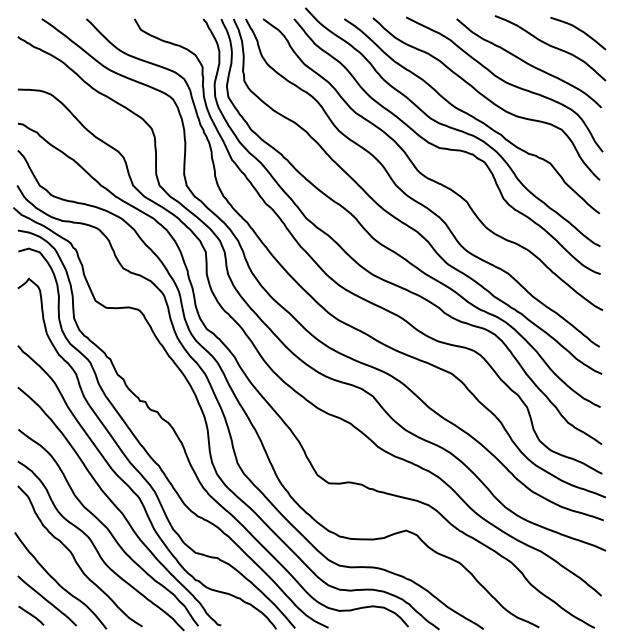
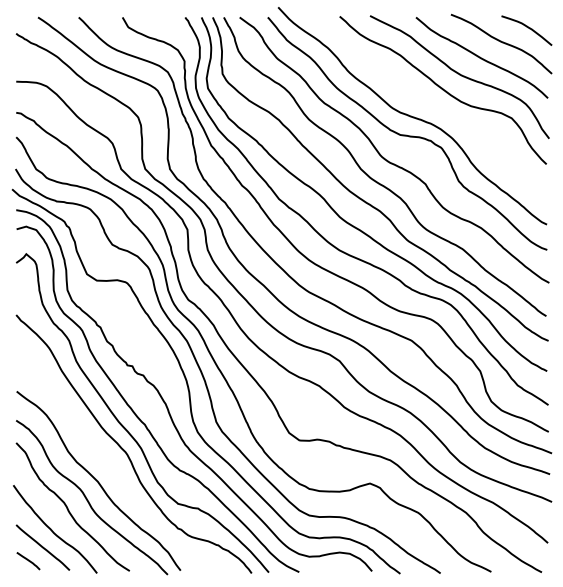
curve: (471, 115) -> (429, 105), removed
curve: (118, 507) -> (107, 462), removed

